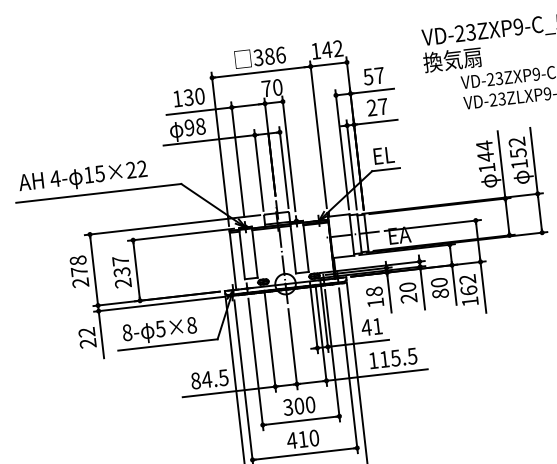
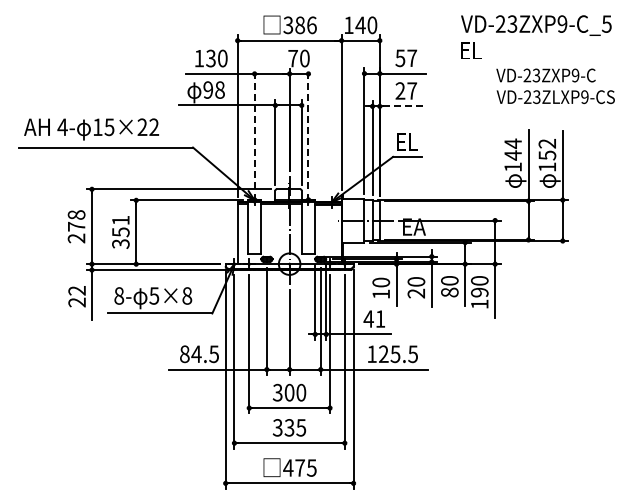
text: (338, 48) -> (372, 25), 142 -> 140
text: (452, 59) -> (489, 50), 換気扇 -> EL
line: (377, 122) -> (404, 106), solid -> dashed
line: (288, 153) -> (308, 128), solid -> dashed
line: (237, 159) -> (254, 128), solid -> dashed
text: (121, 271) -> (120, 231), 237 -> 351
text: (468, 284) -> (479, 286), 162 -> 190
text: (374, 291) -> (381, 282), 18 -> 10
text: (384, 358) -> (383, 353), 115.5 -> 125.5
text: (303, 439) -> (289, 427), 410 -> 335

